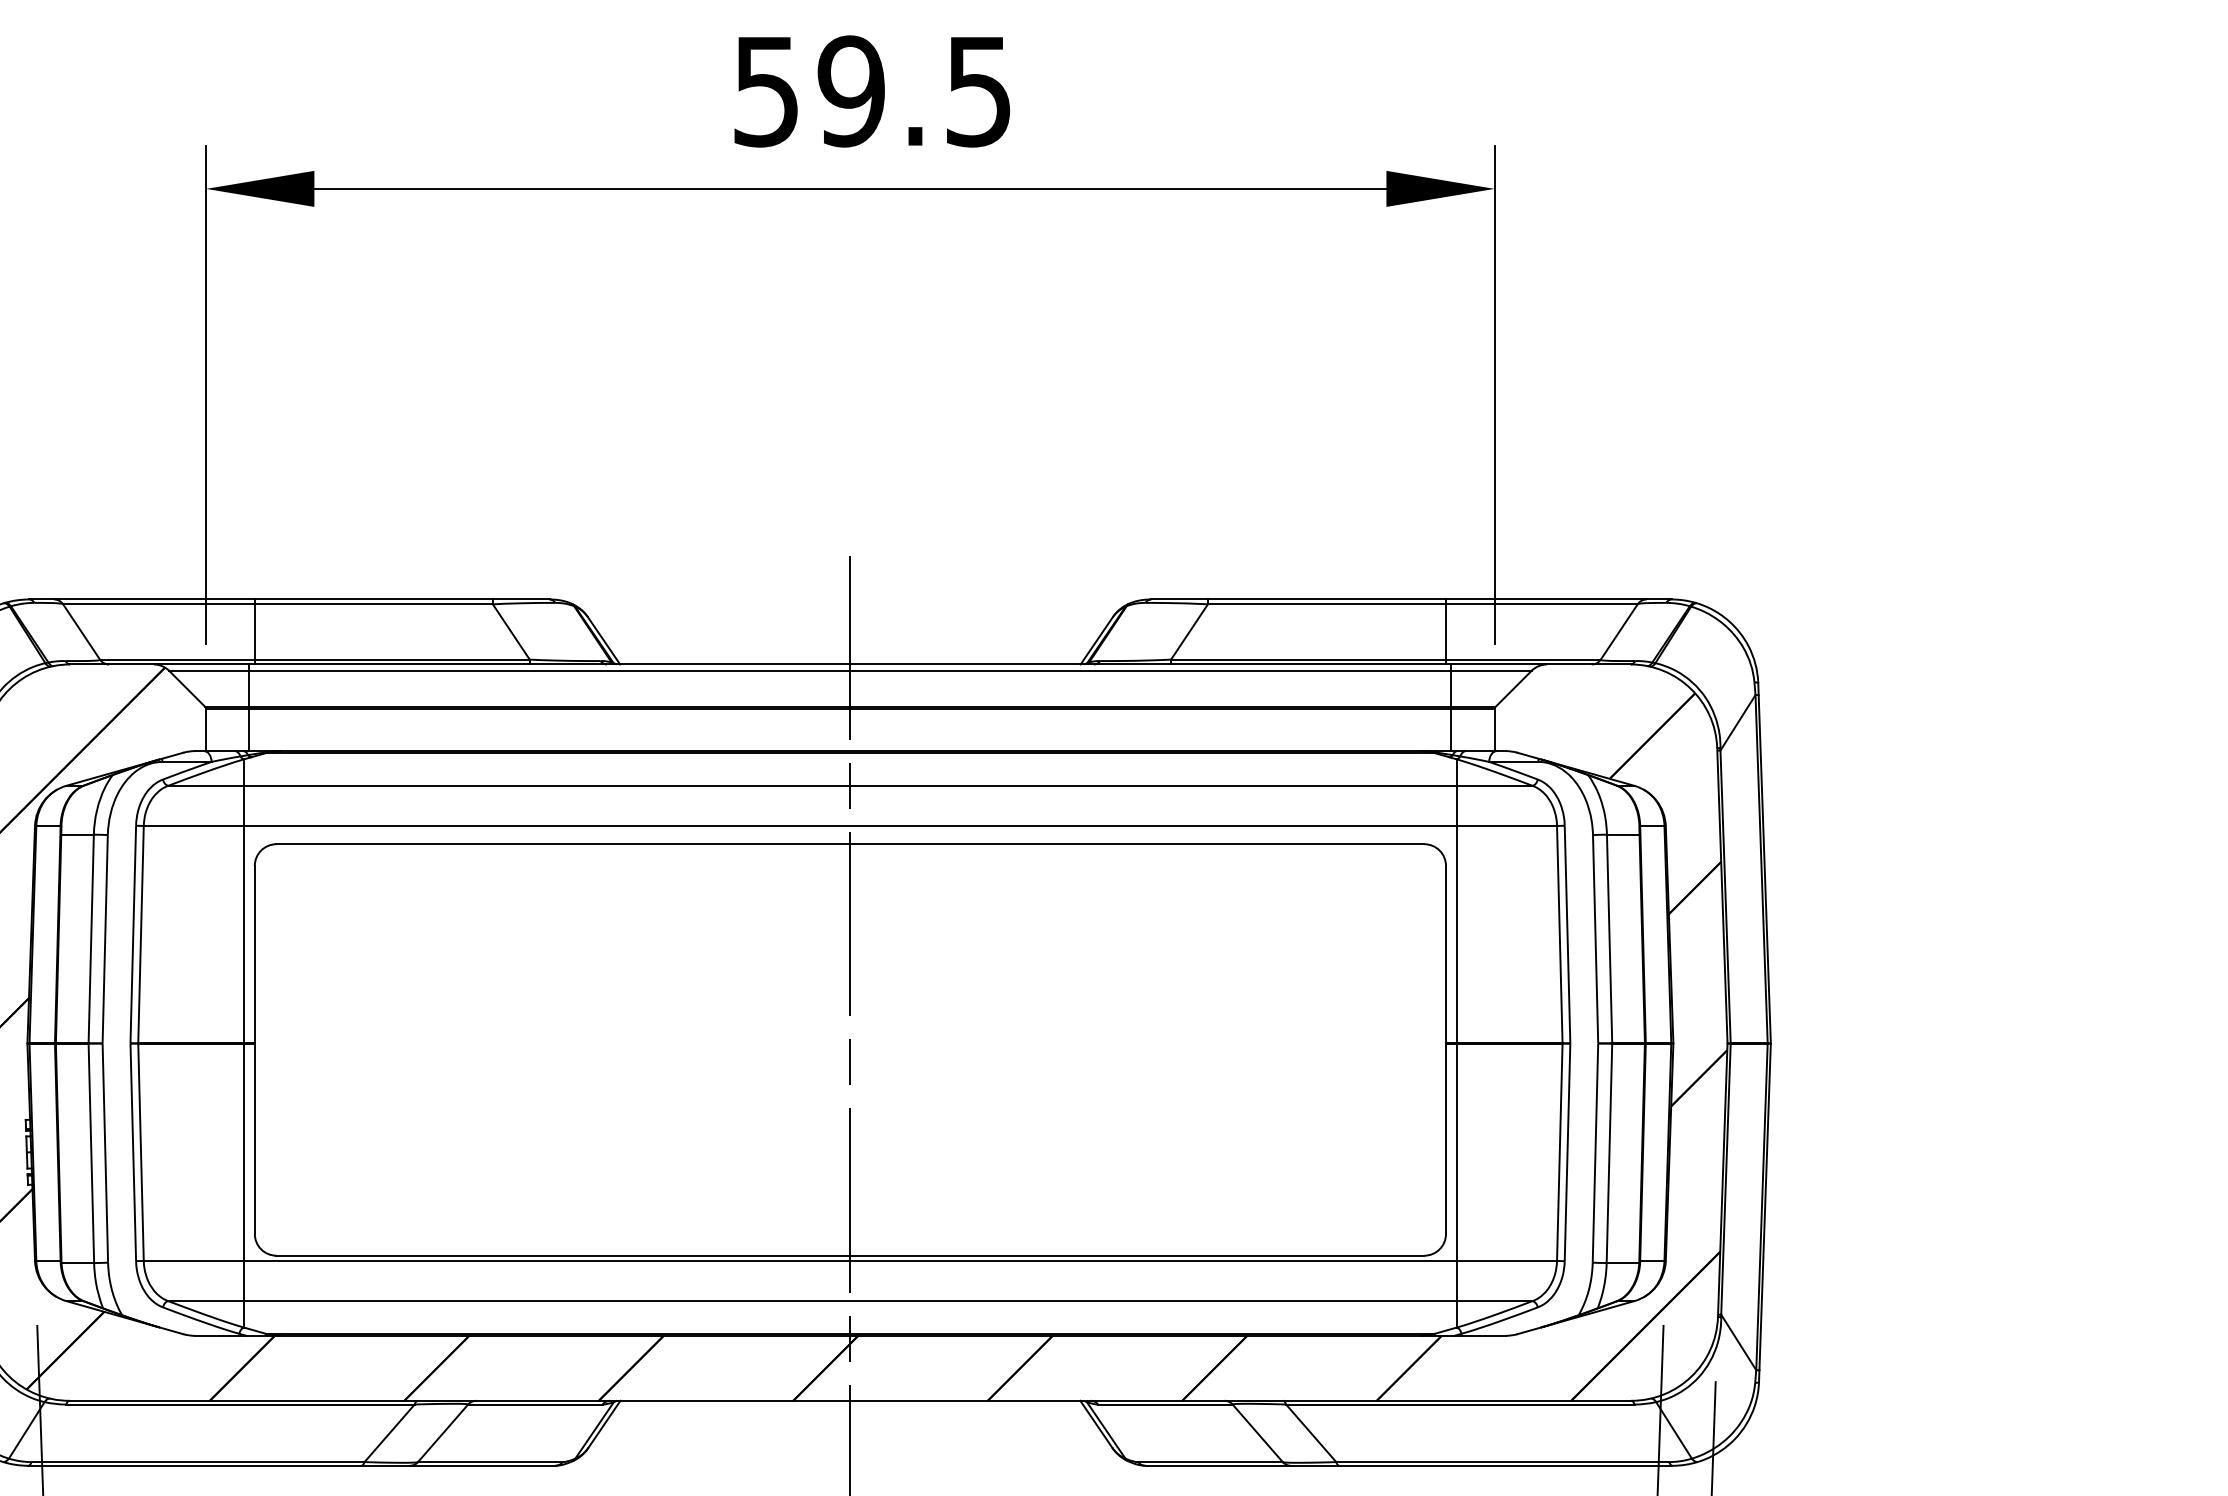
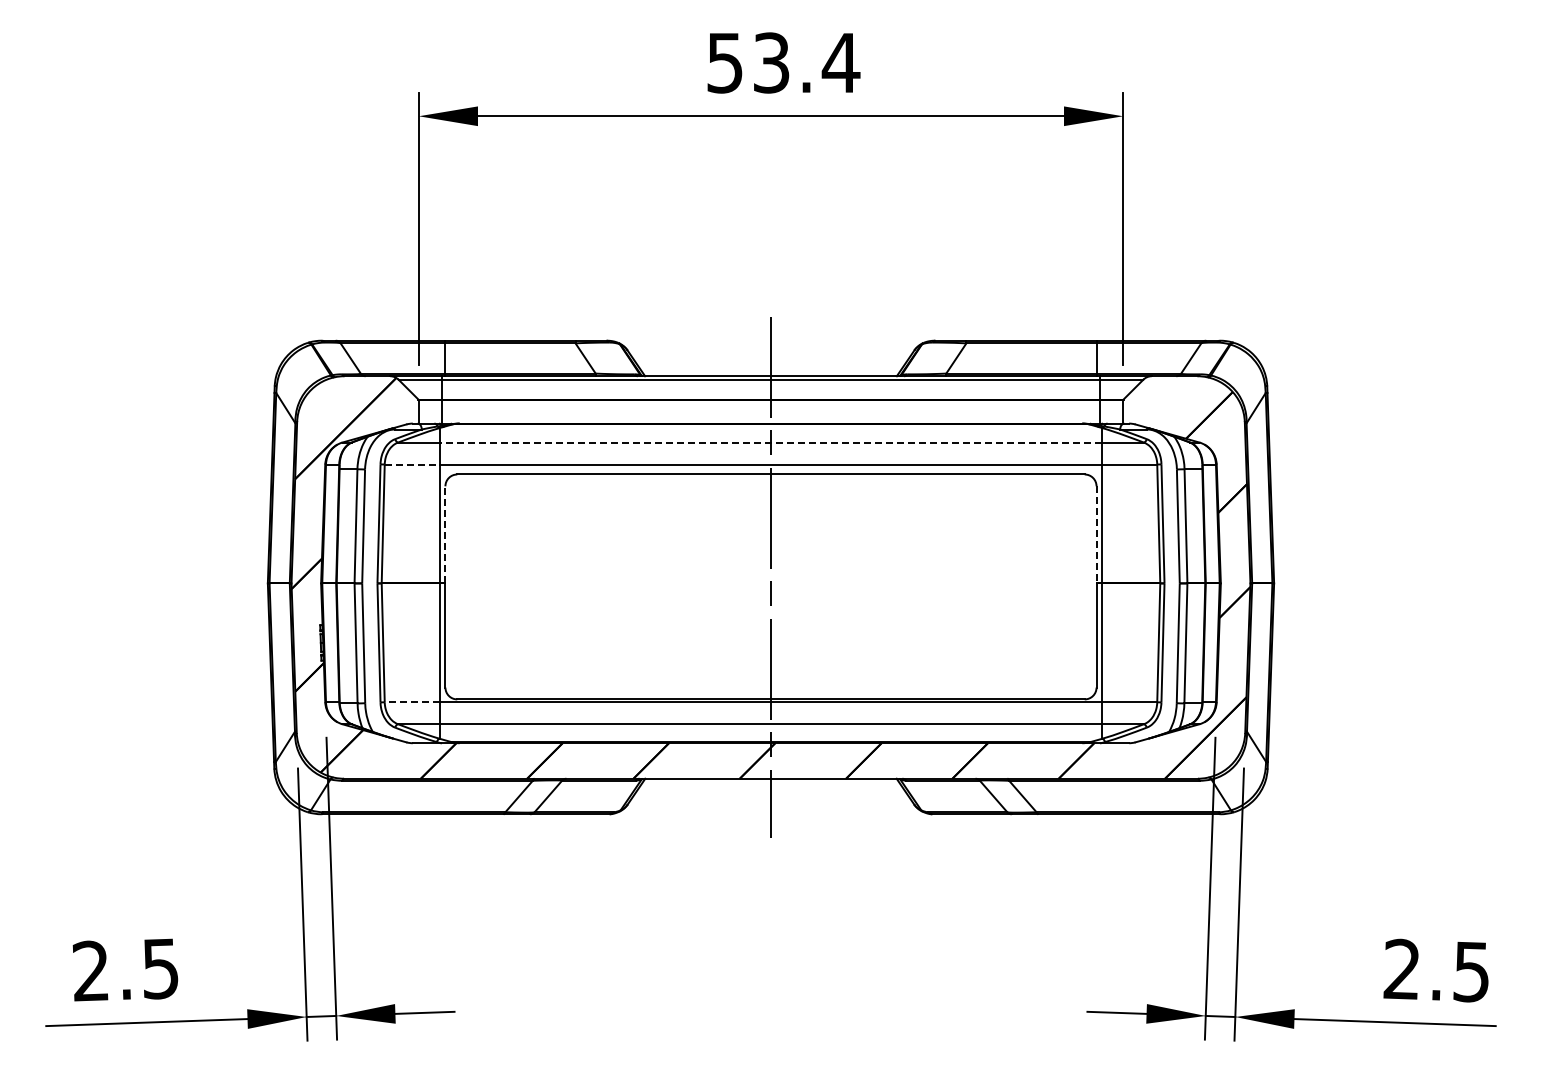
text: (915, 90) -> (806, 62), 59.5 -> 53.4
line: (849, 785) -> (770, 442), solid -> dashed
line: (194, 825) -> (412, 464), solid -> dashed
line: (254, 953) -> (445, 534), solid -> dashed
line: (1445, 953) -> (1096, 534), solid -> dashed
line: (192, 1261) -> (411, 702), solid -> dashed

